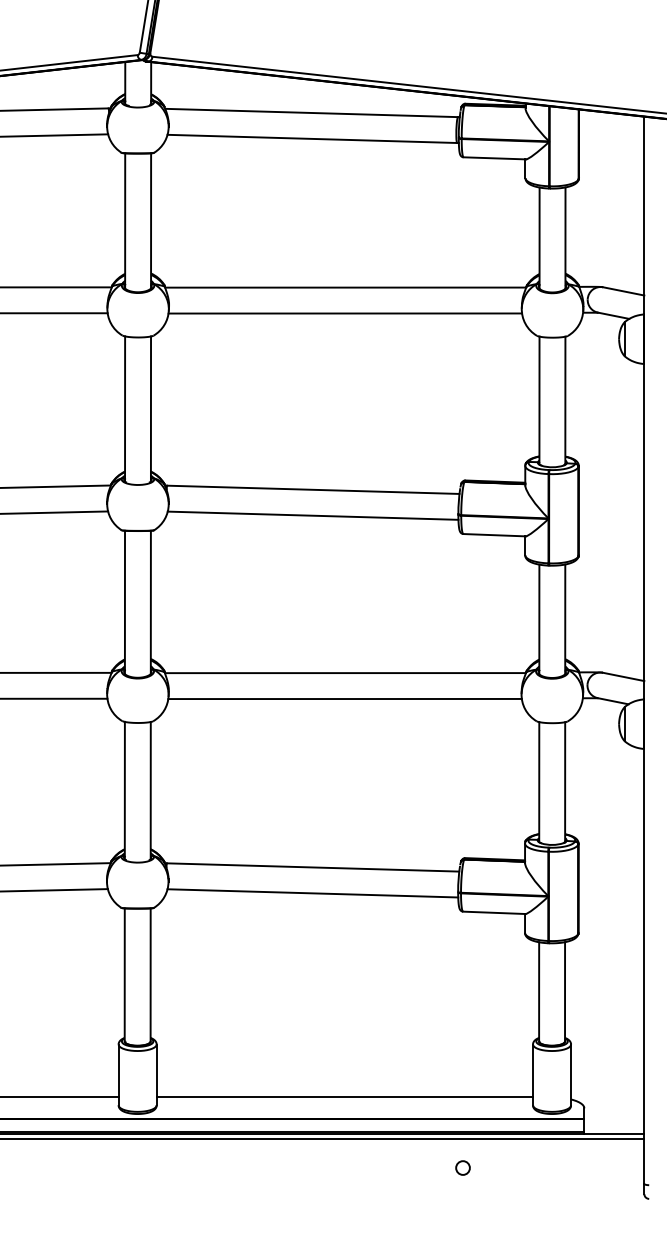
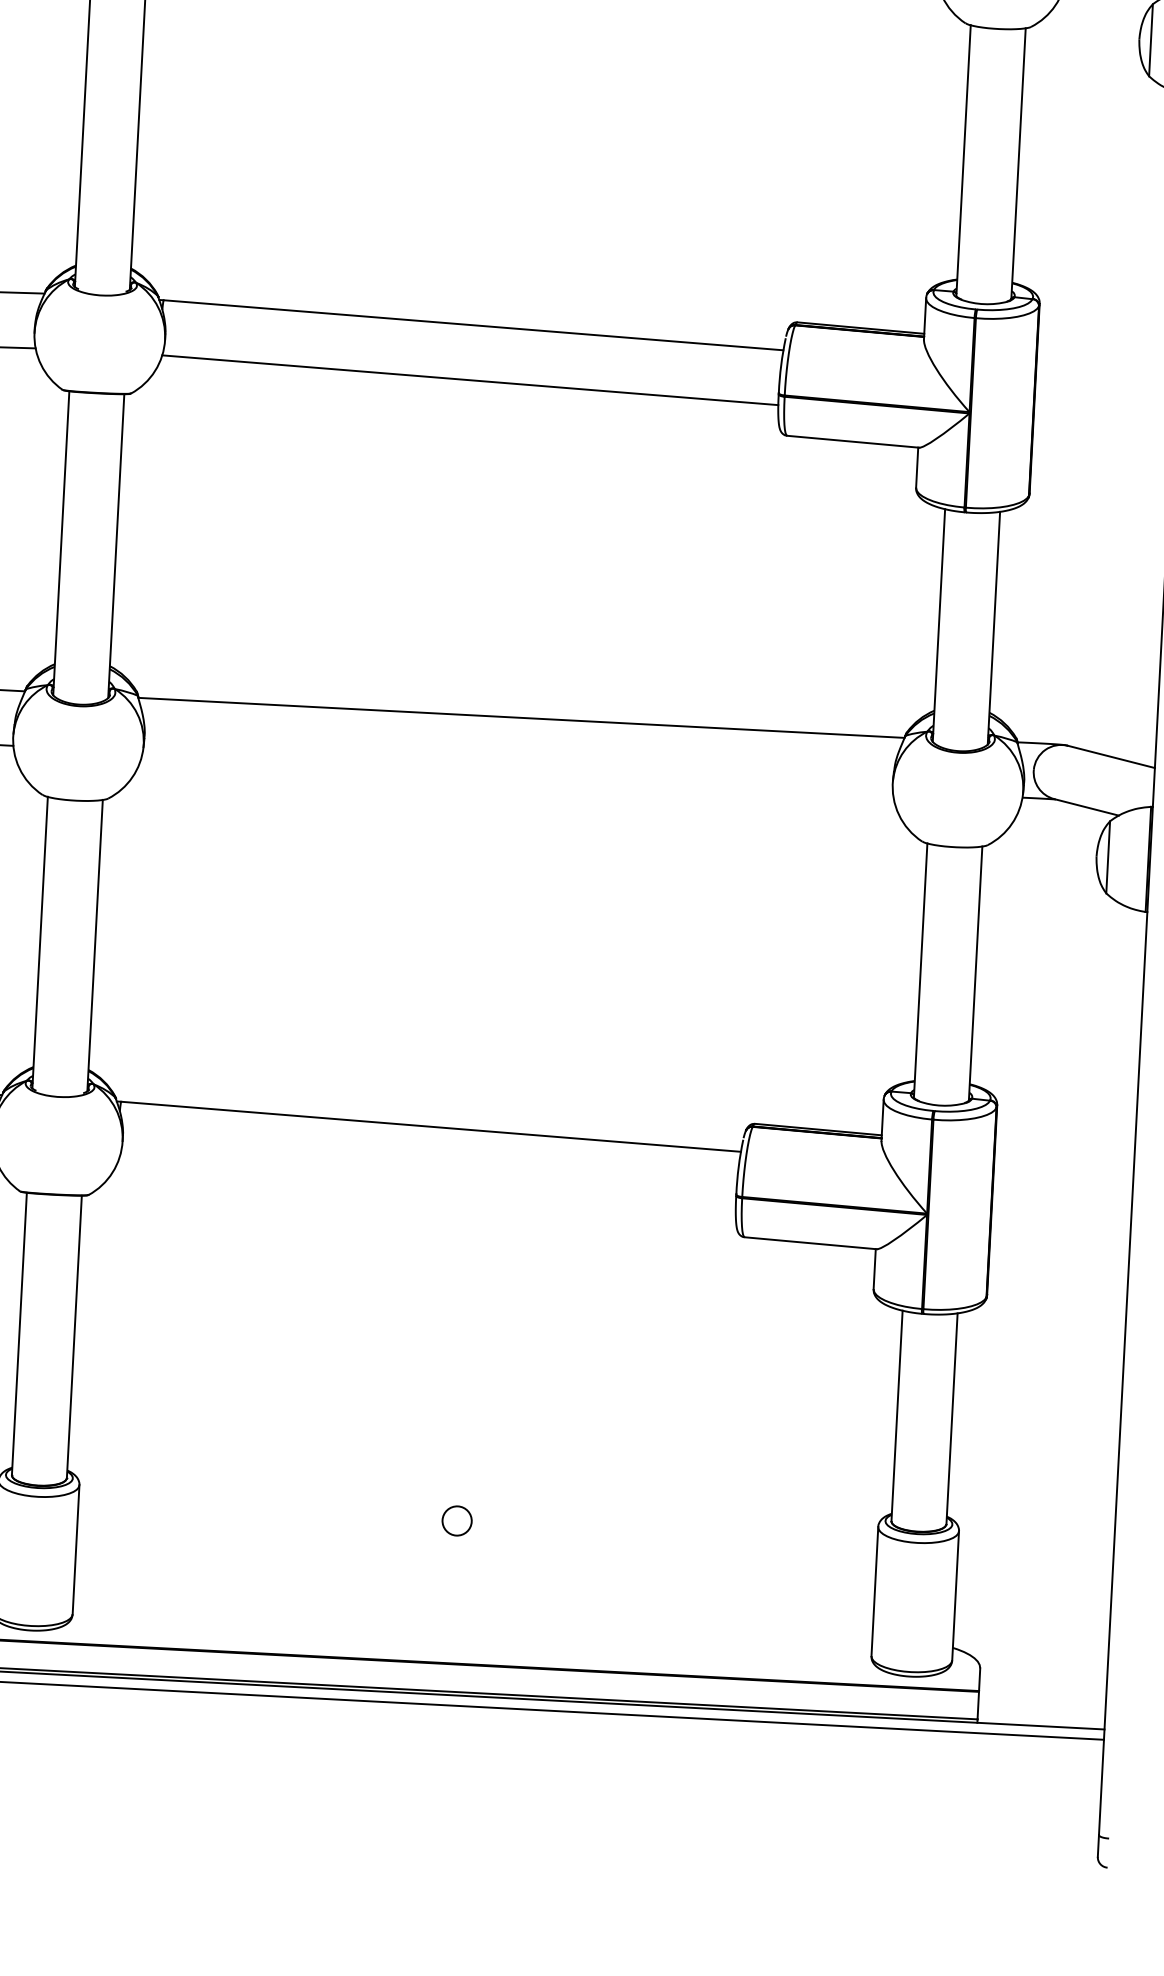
line: (344, 698) -> (516, 771), removed
line: (312, 893) -> (426, 1181), removed
line: (344, 1097) -> (472, 1618), removed
circle: (462, 1167) -> (456, 1519), moved

